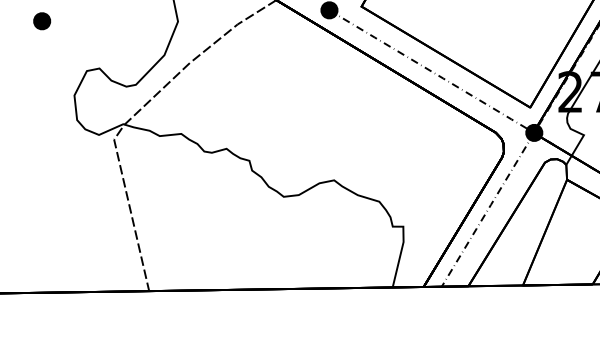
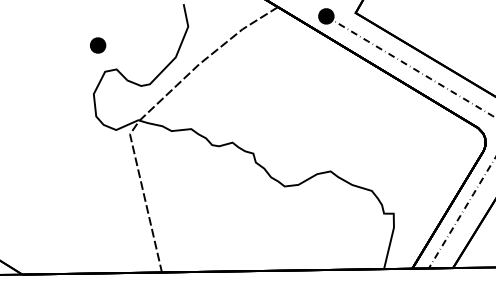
part: (42, 21) -> (98, 45), moved

